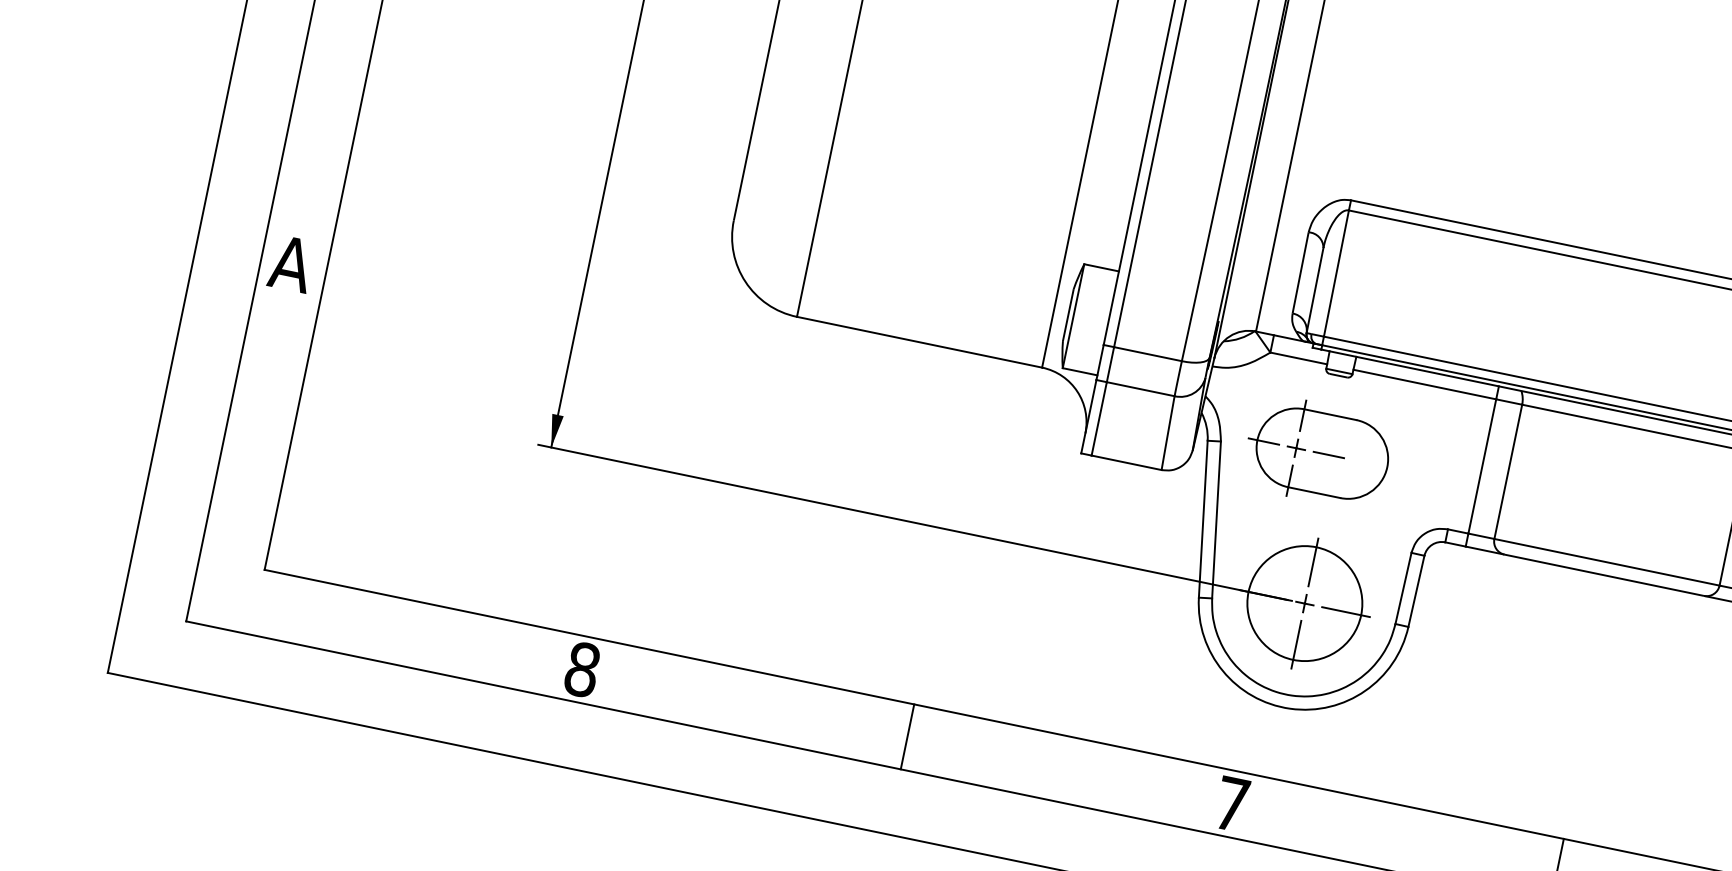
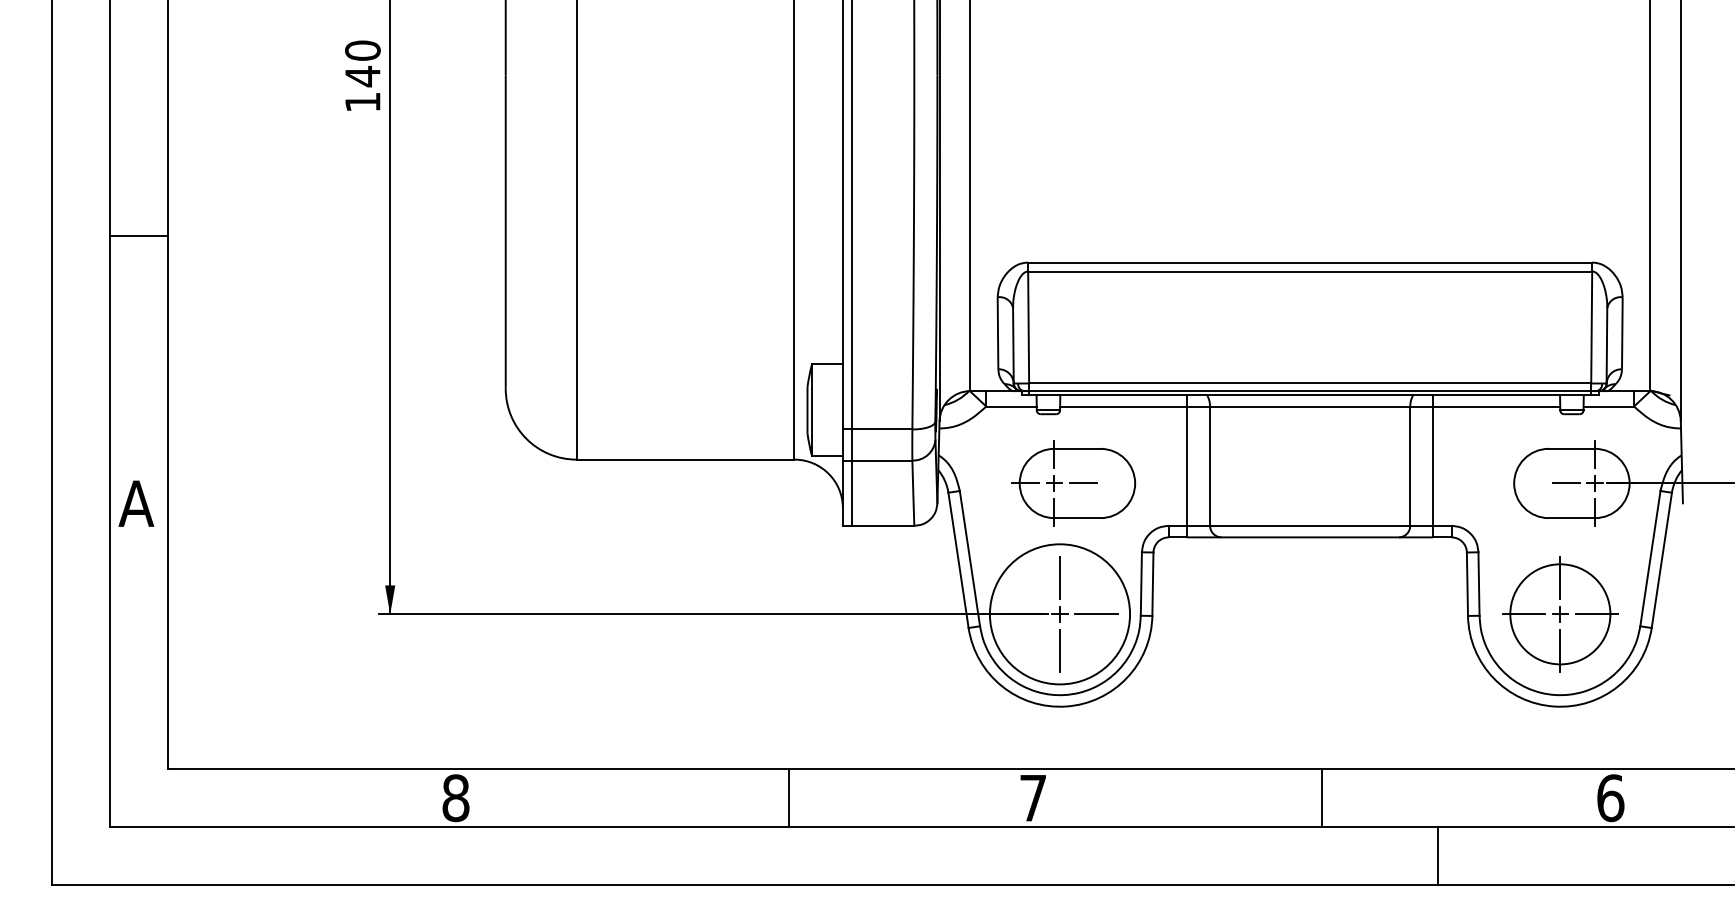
part: (1317, 452) -> (1073, 483), moved
circle: (1304, 603) -> (1059, 614), size x1.4
line: (907, 736) -> (788, 797), moved

